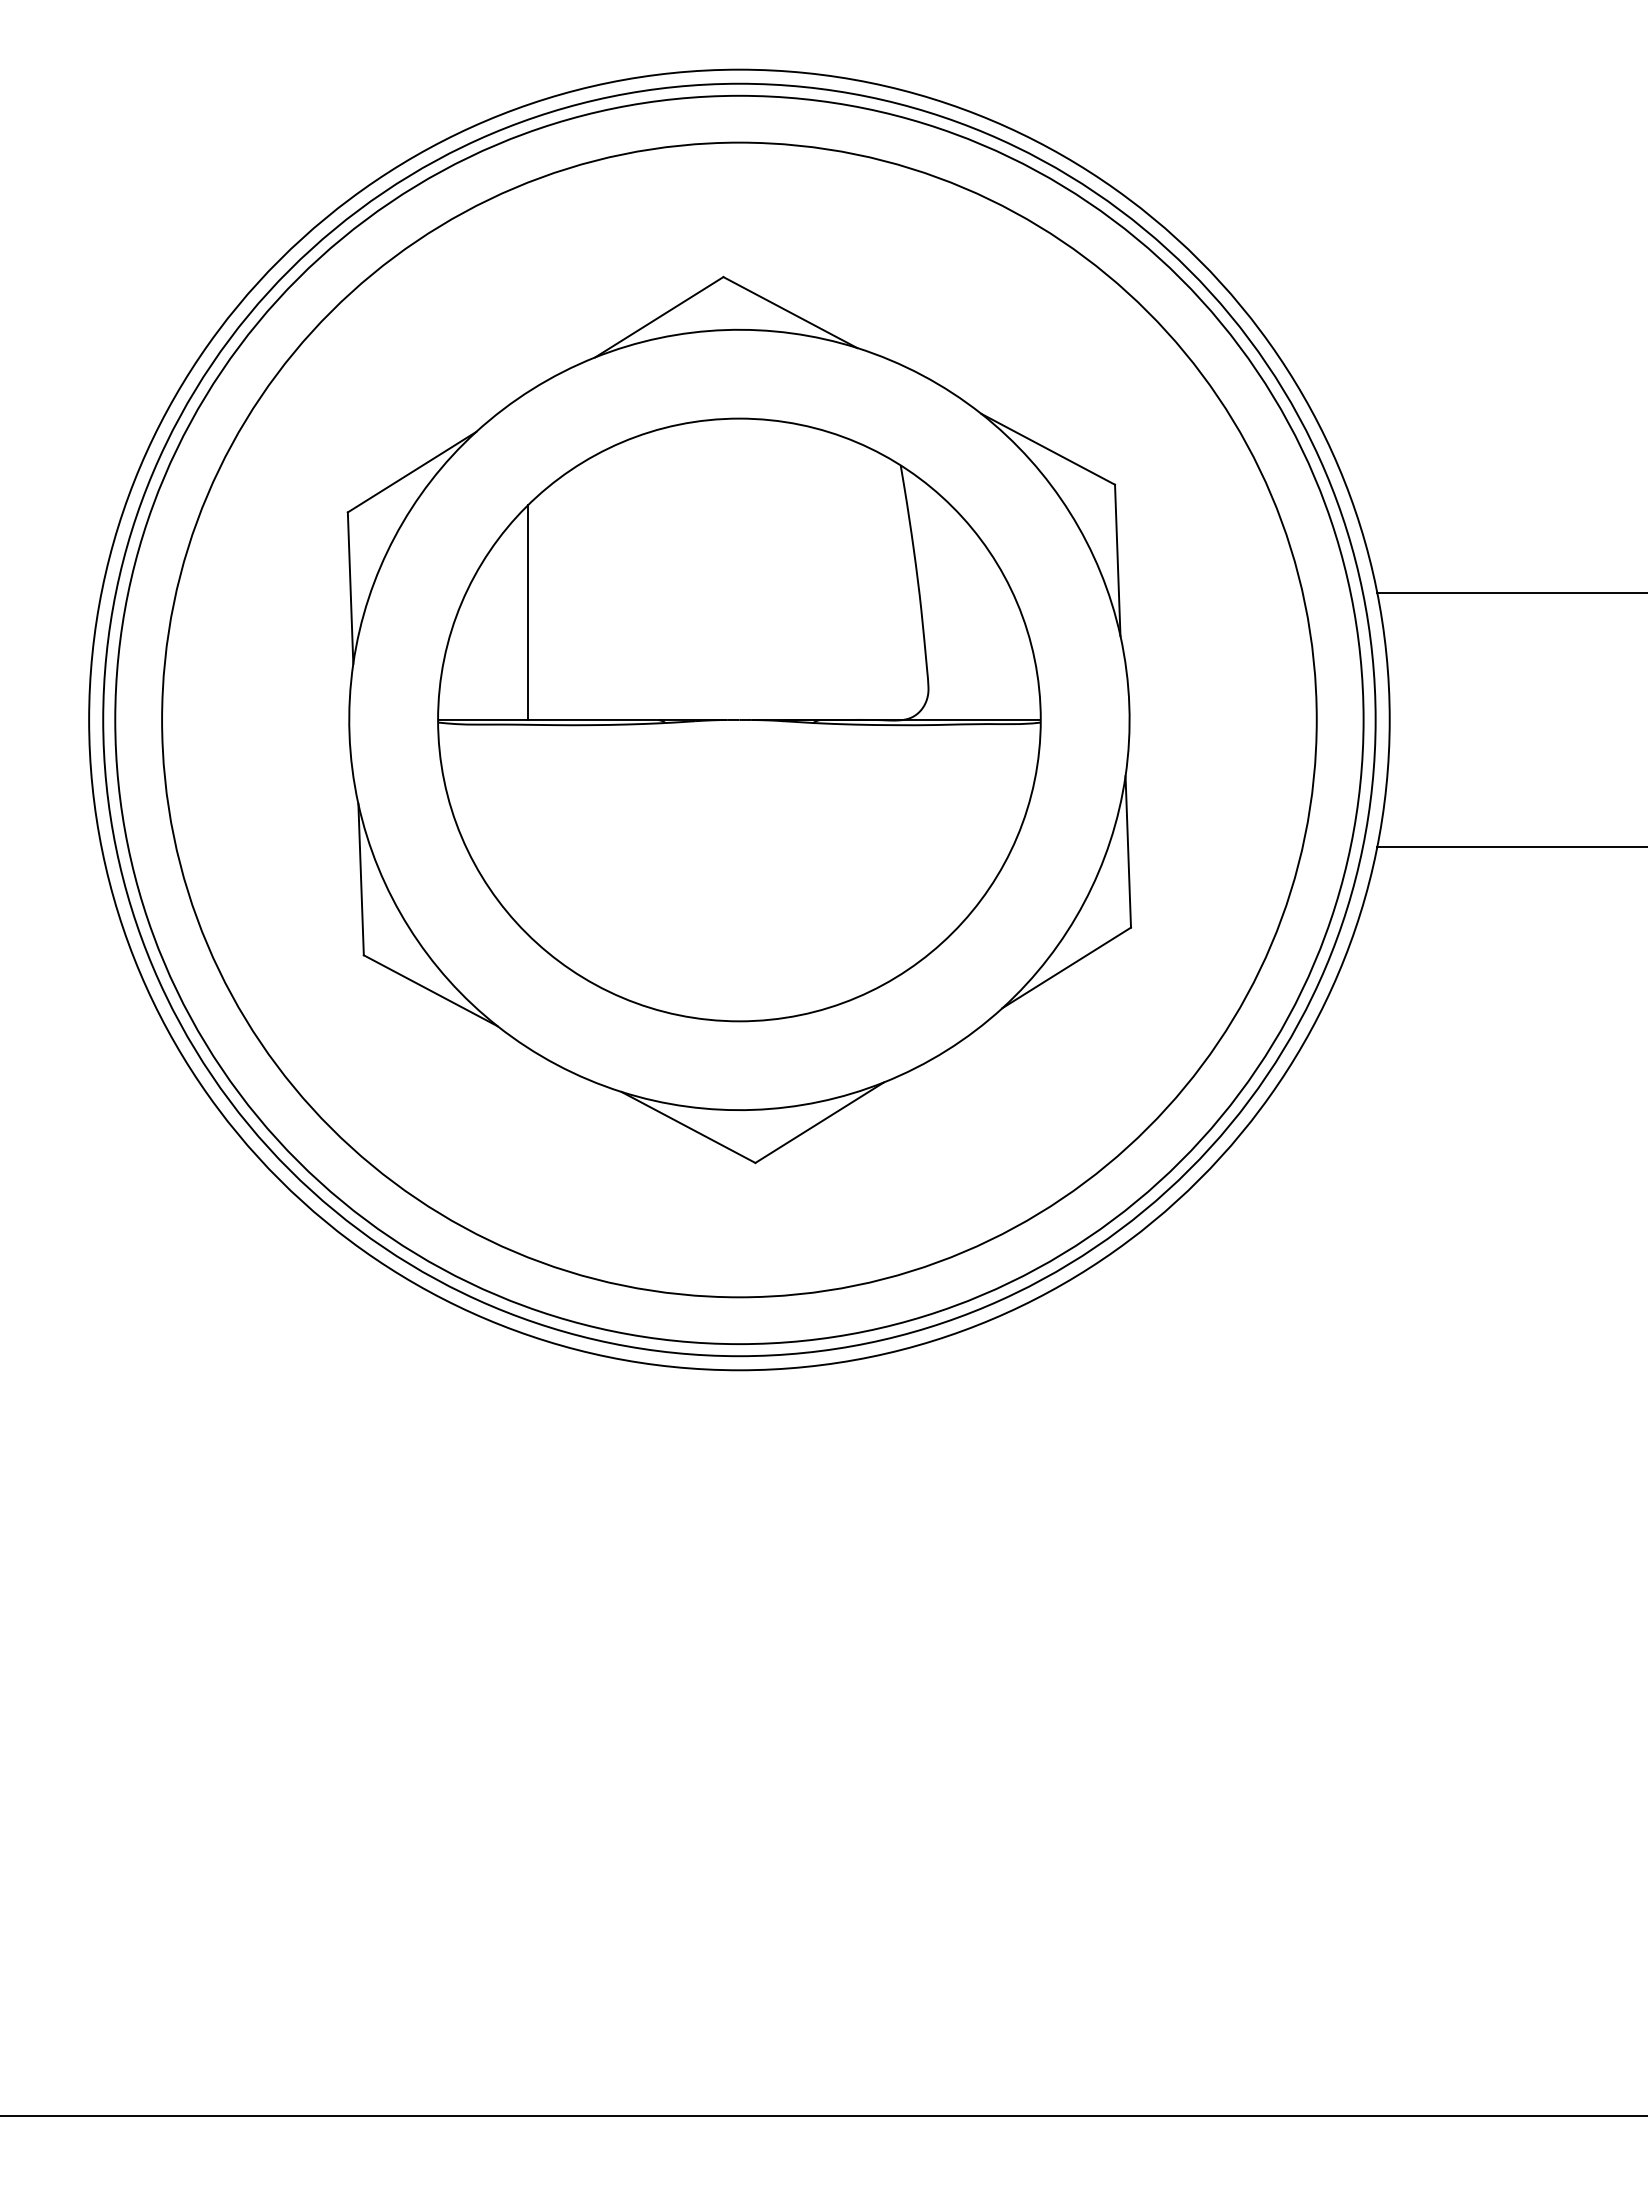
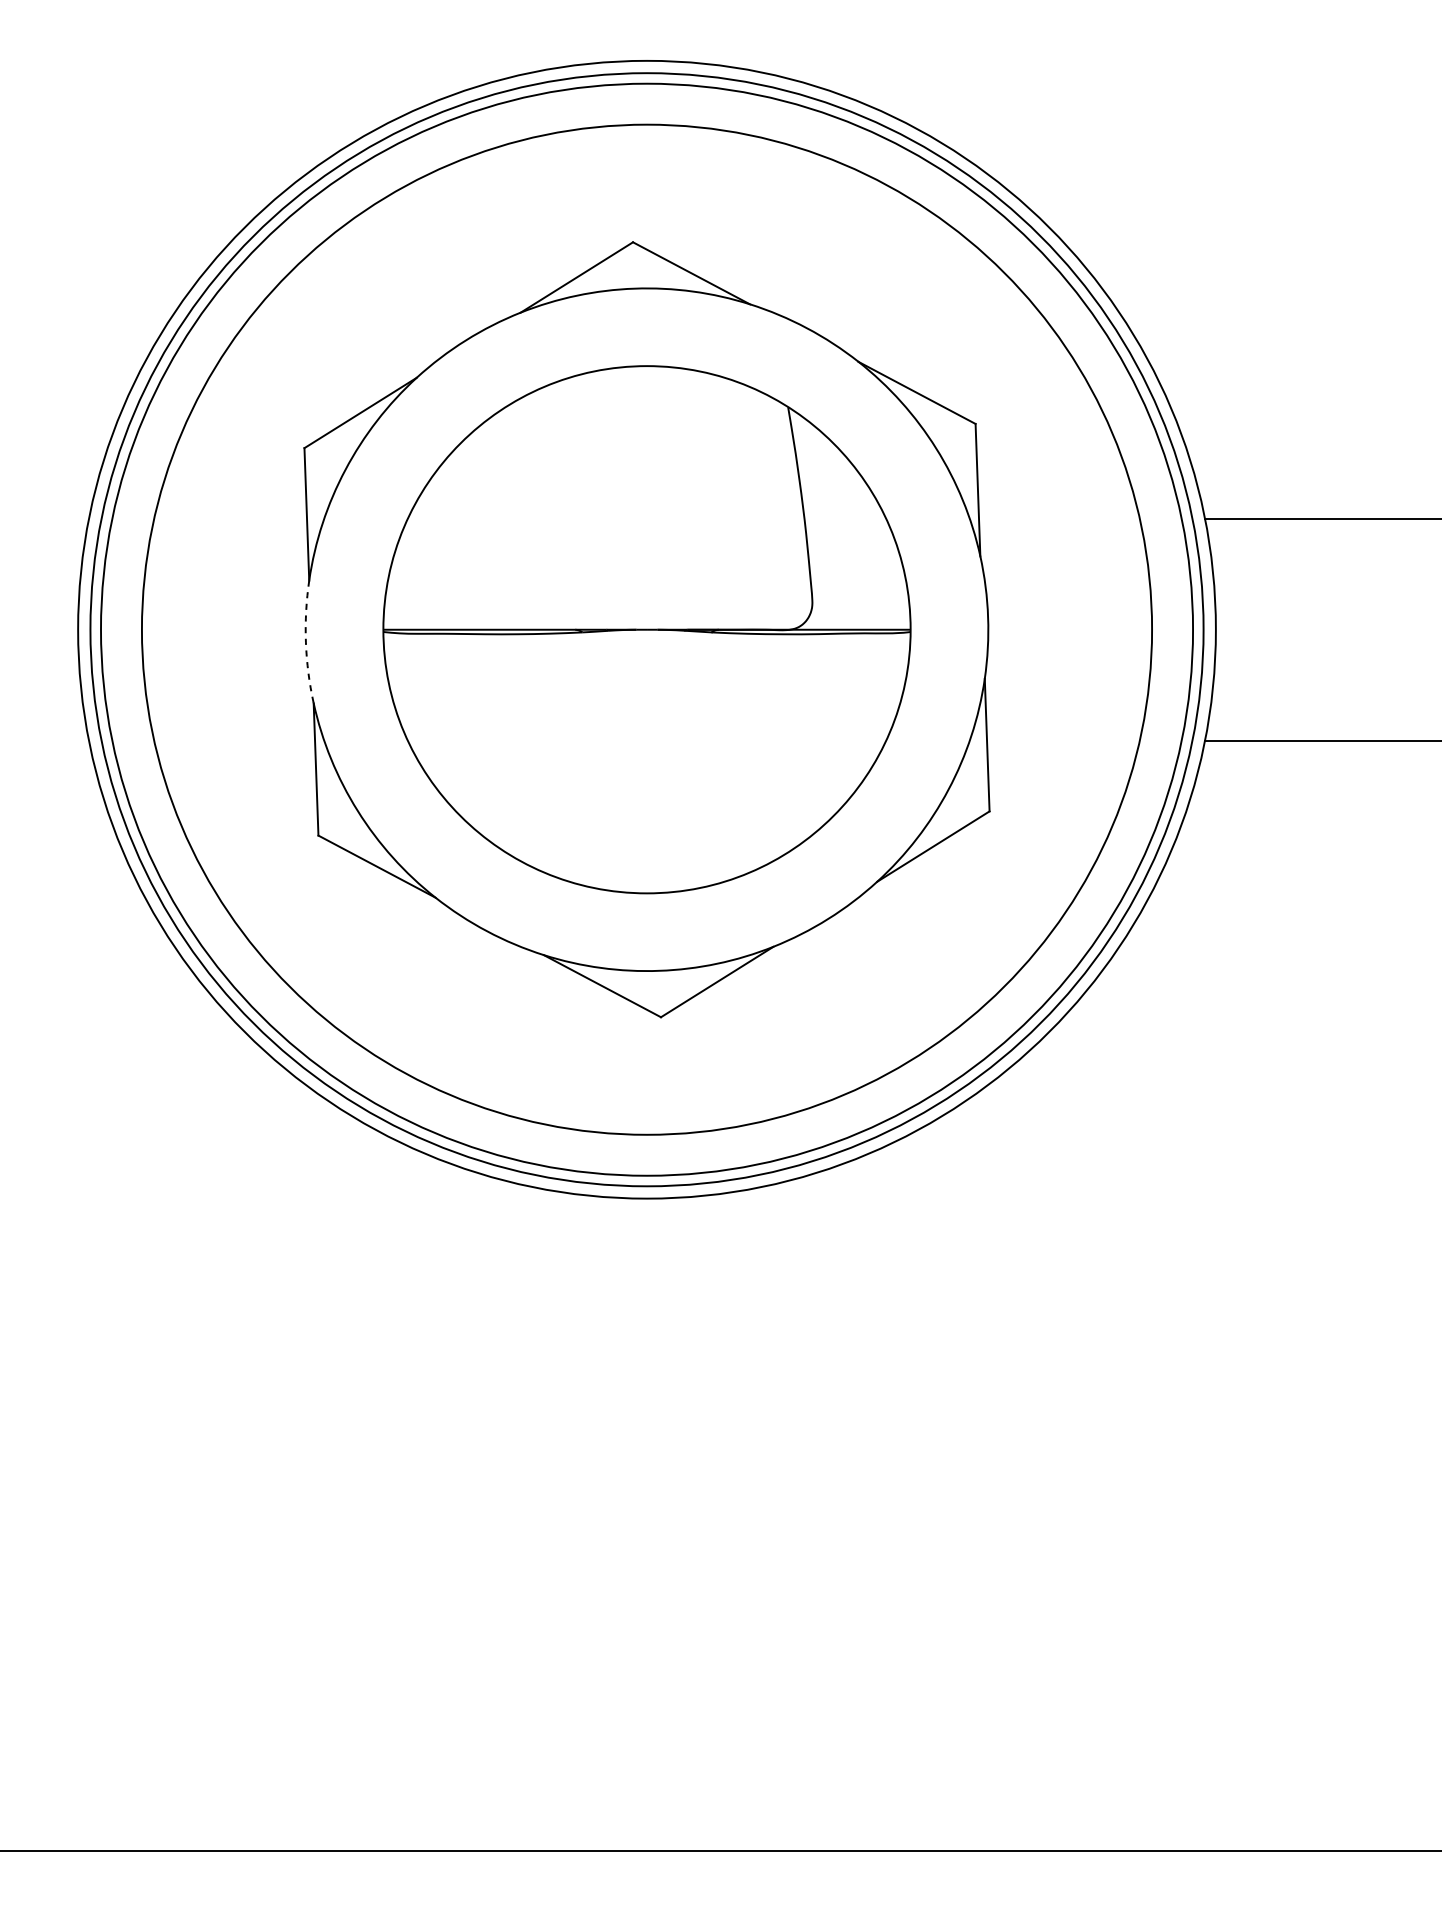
line: (528, 612) -> (462, 535), removed
arc: (349, 734) -> (305, 642), solid -> dashed

